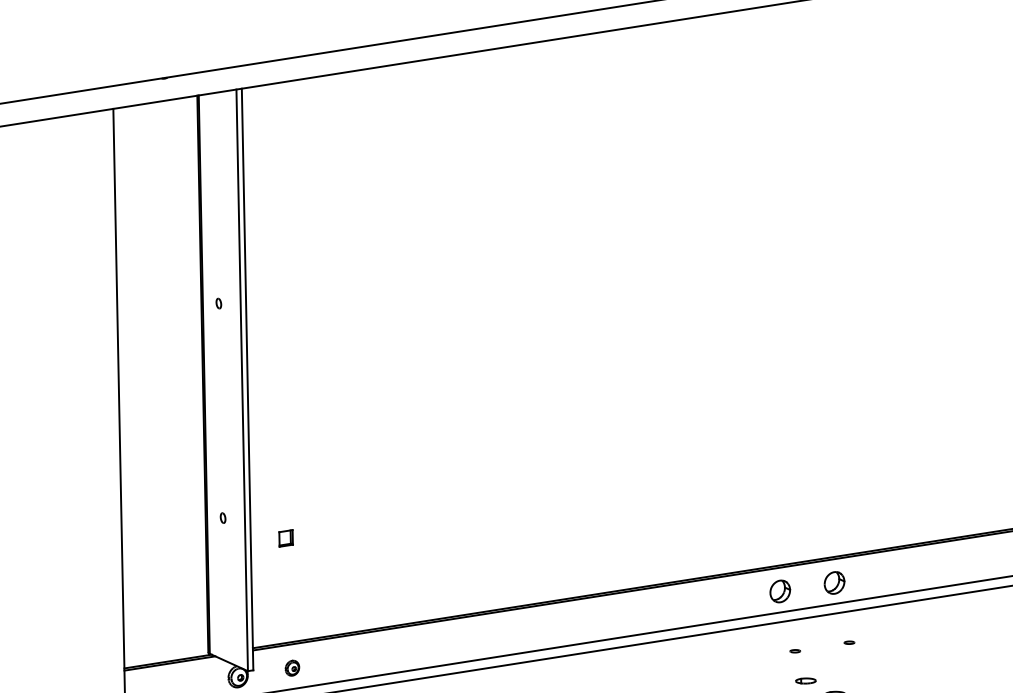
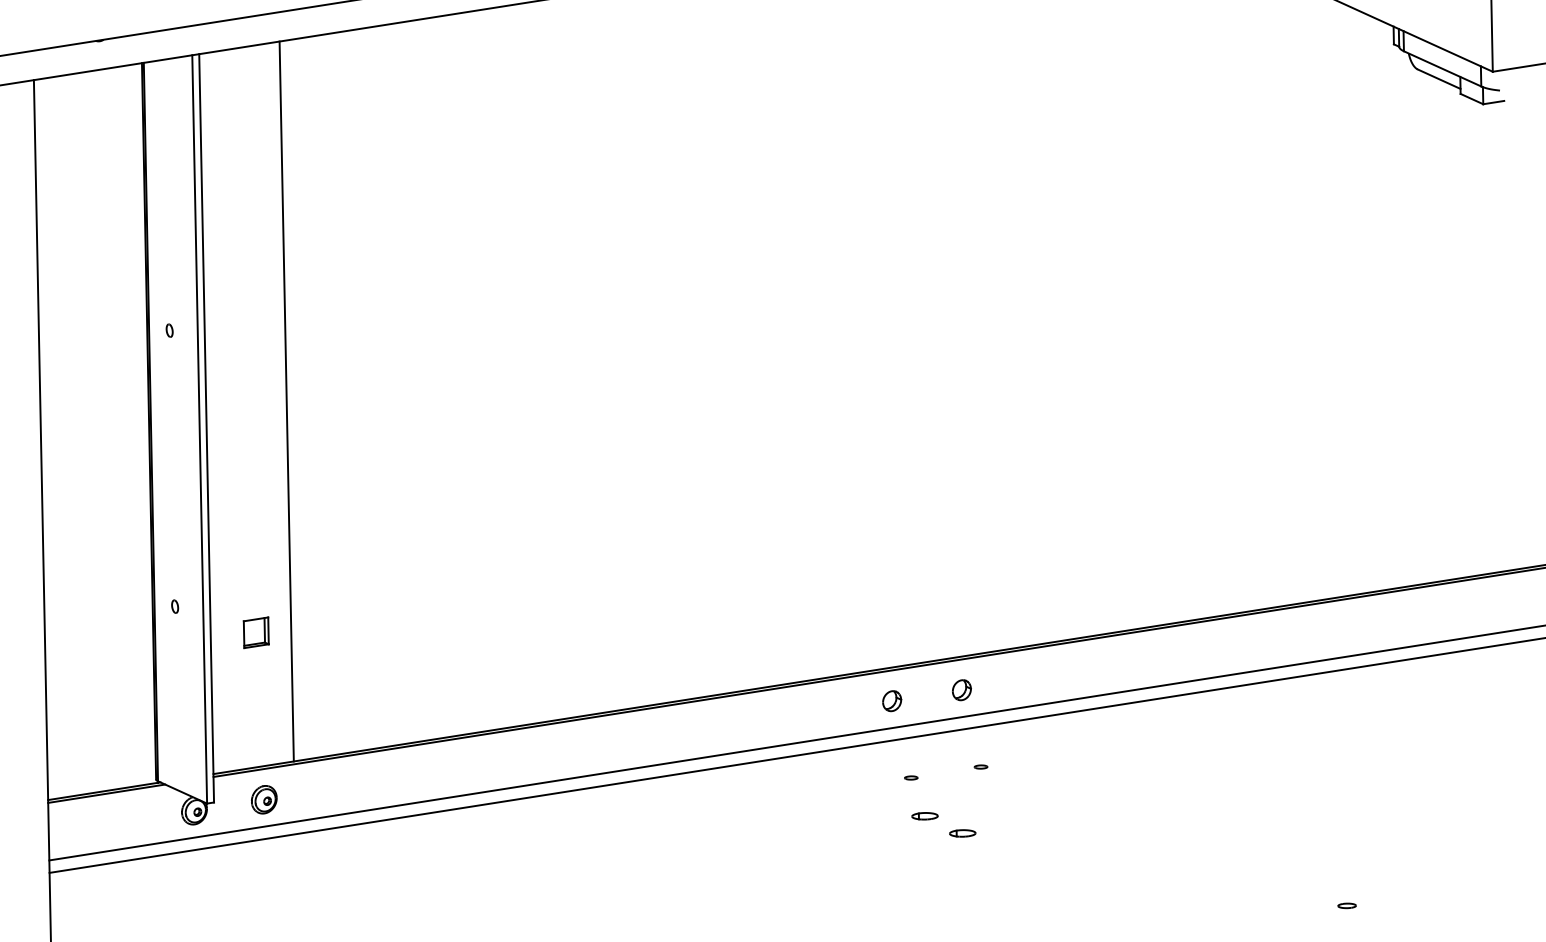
line: (309, 358) -> (286, 401), added
part: (285, 538) -> (255, 632), size x1.43
part: (834, 583) -> (961, 690), size x0.71
part: (780, 591) -> (892, 701), size x0.71
part: (292, 667) -> (264, 799), size x1.43

